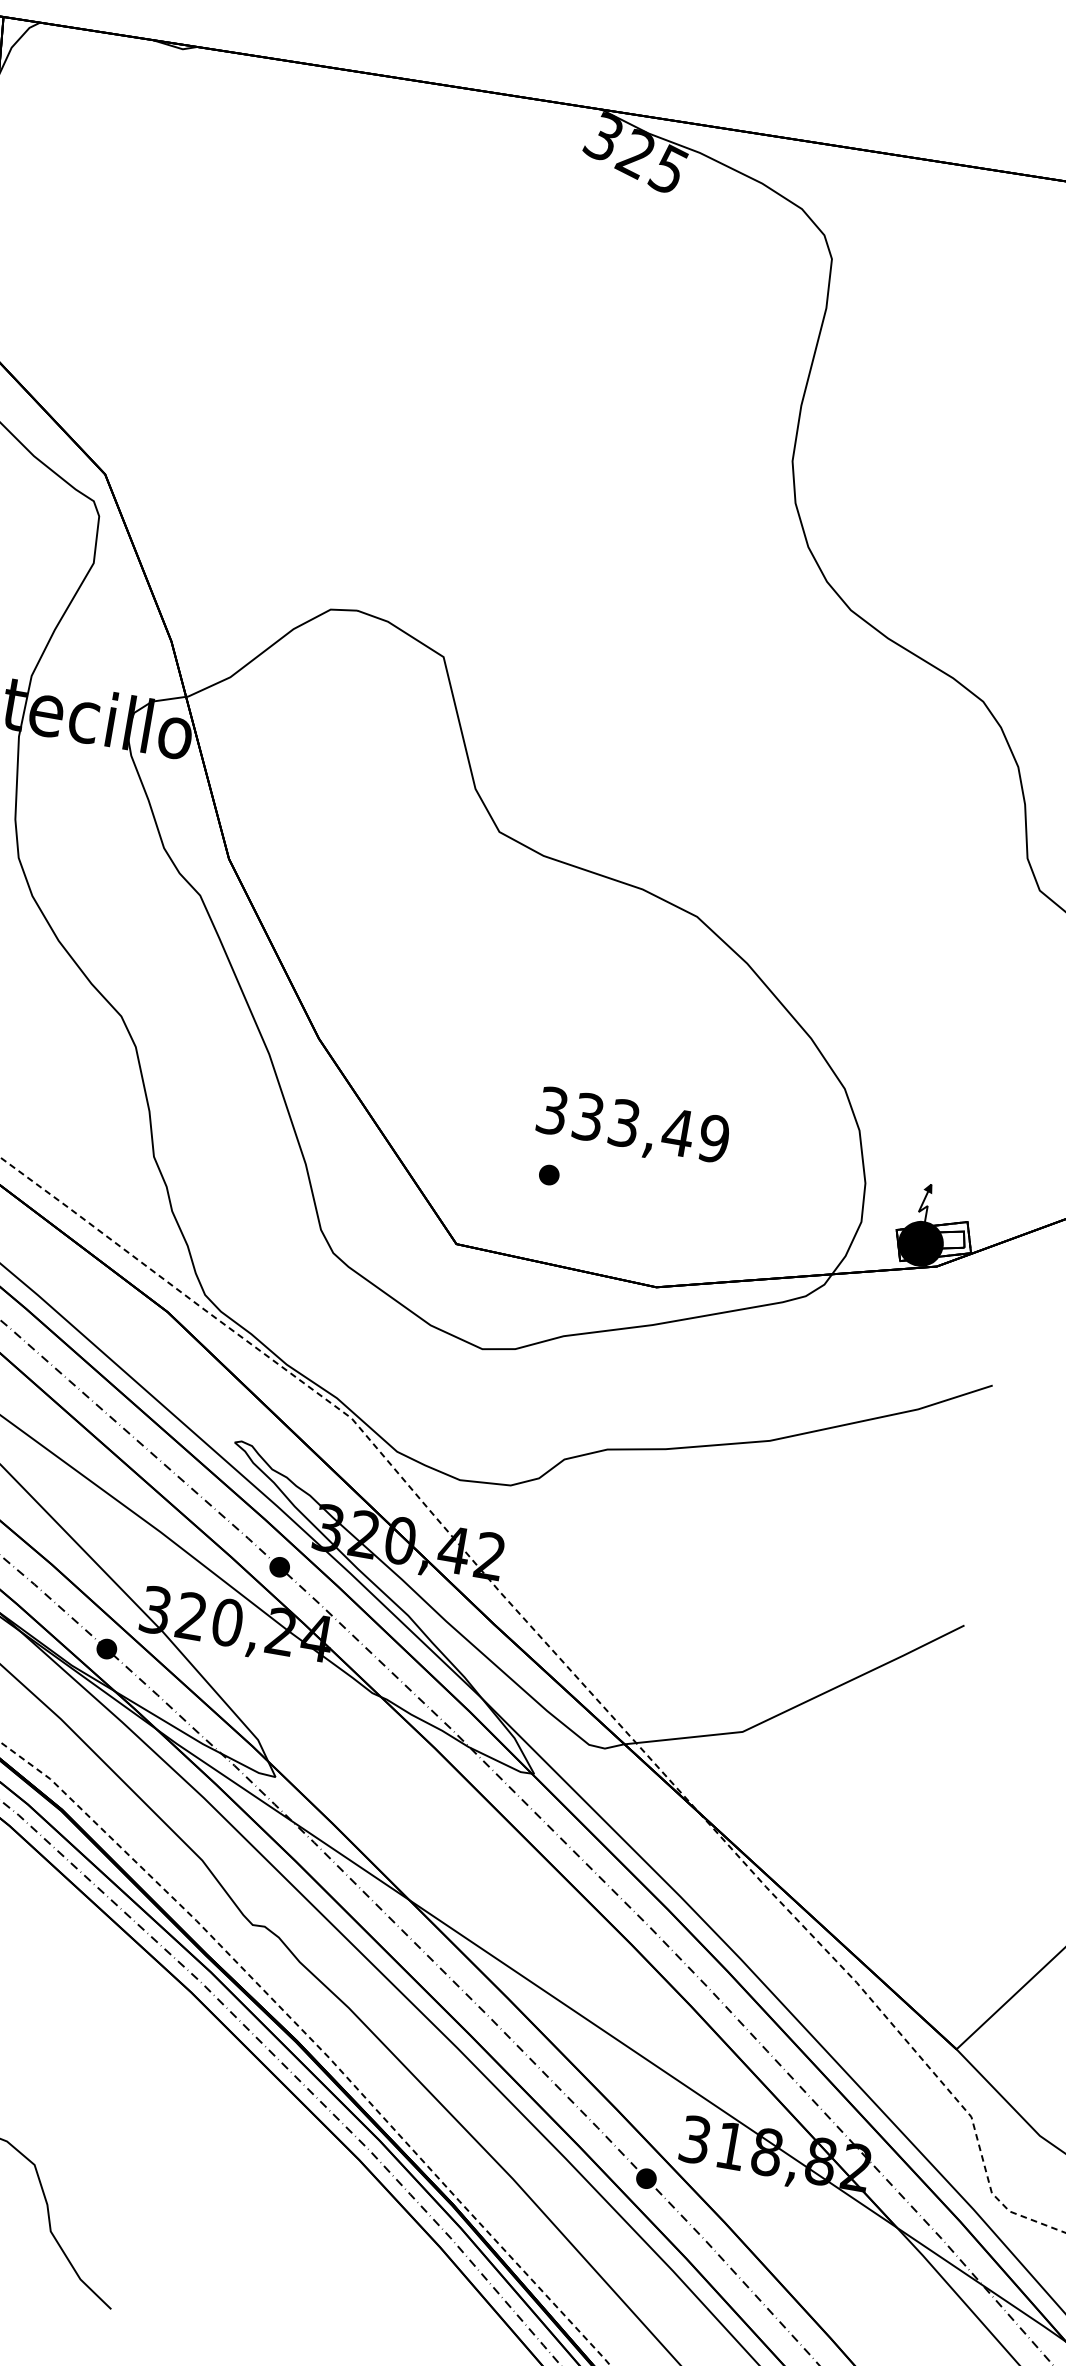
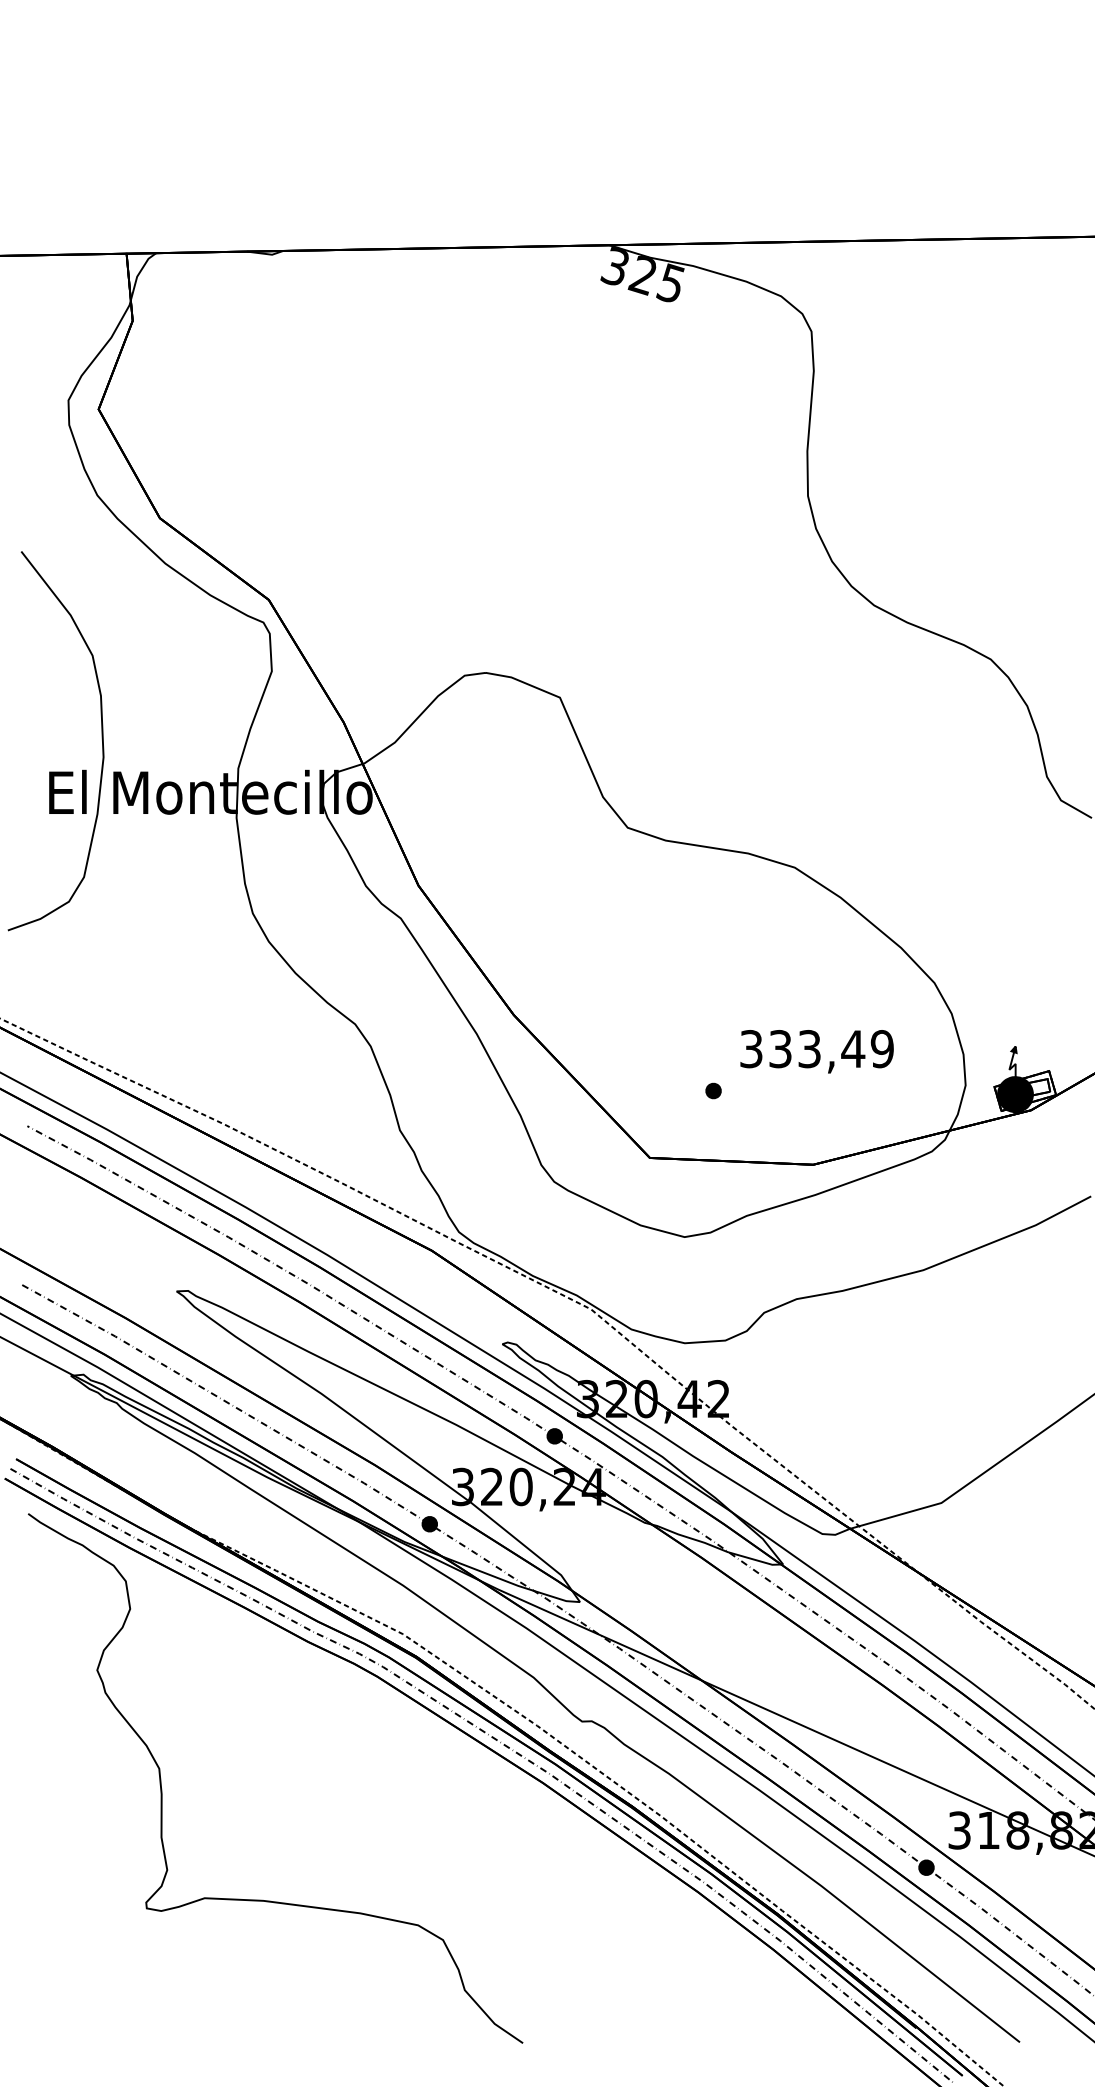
text: (632, 1127) -> (816, 1051), moved

